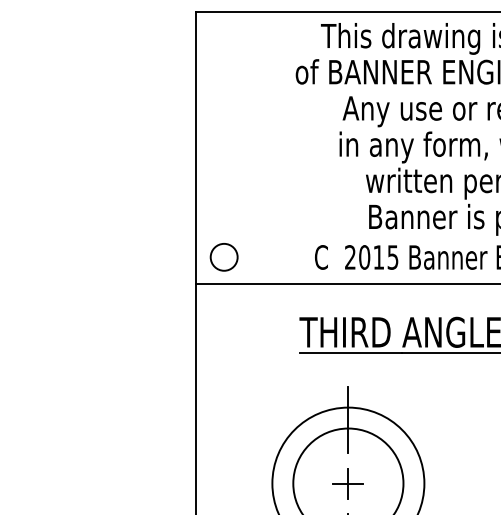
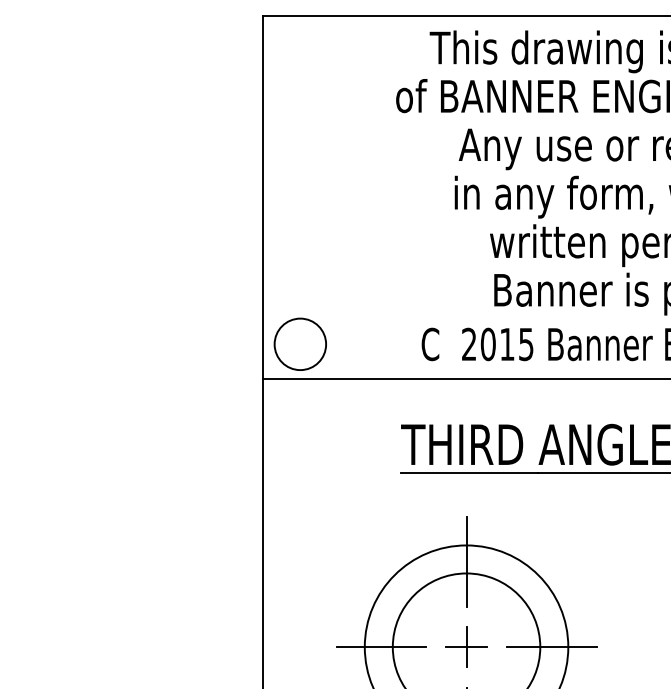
circle: (223, 256) -> (299, 343), size x1.43
line: (284, 483) -> (381, 647), added
line: (411, 483) -> (551, 647), added

